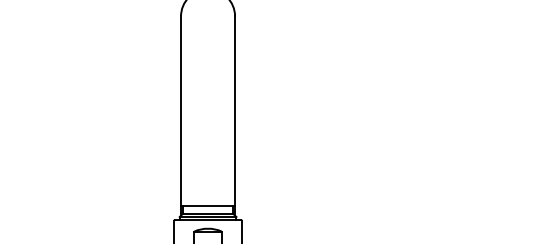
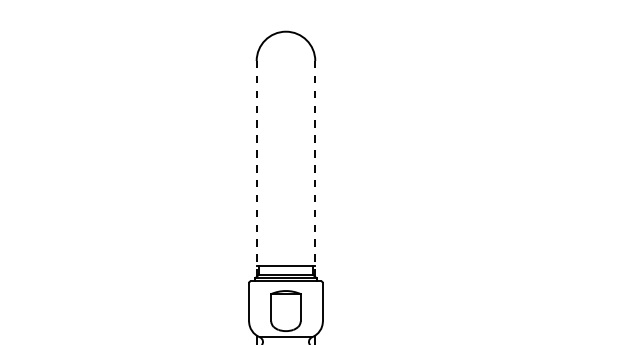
line: (180, 115) -> (256, 168), solid -> dashed
line: (235, 115) -> (315, 168), solid -> dashed

